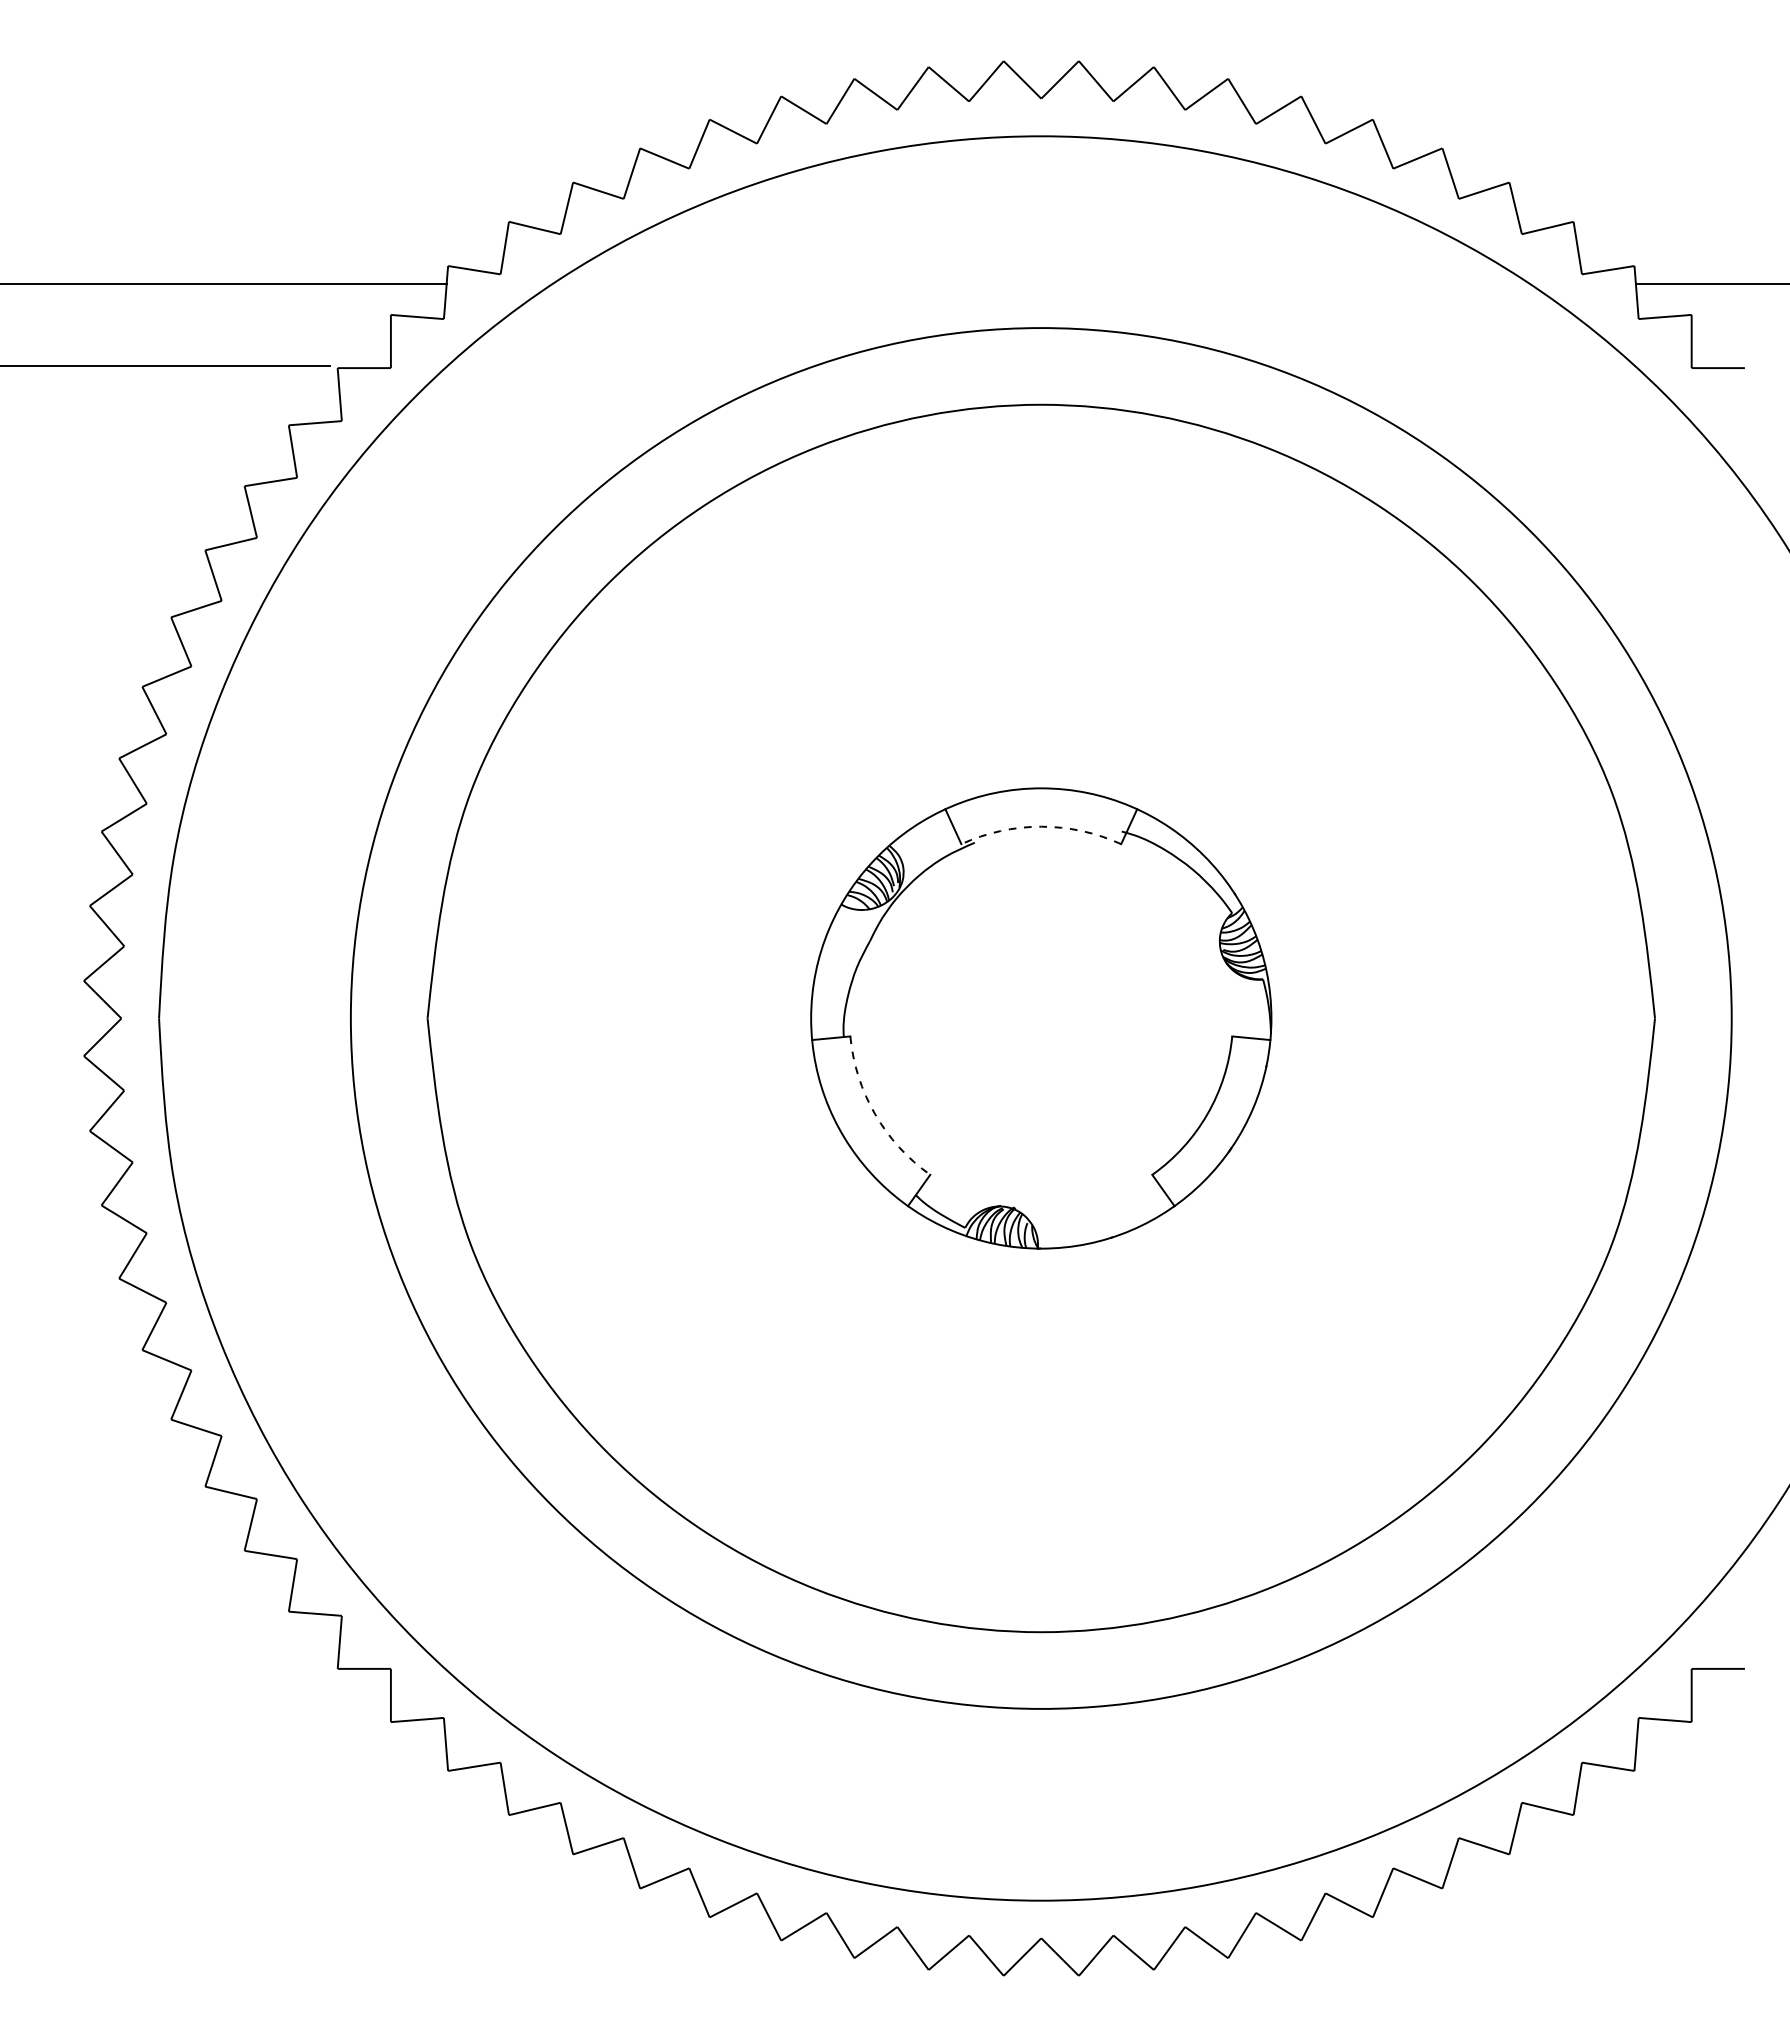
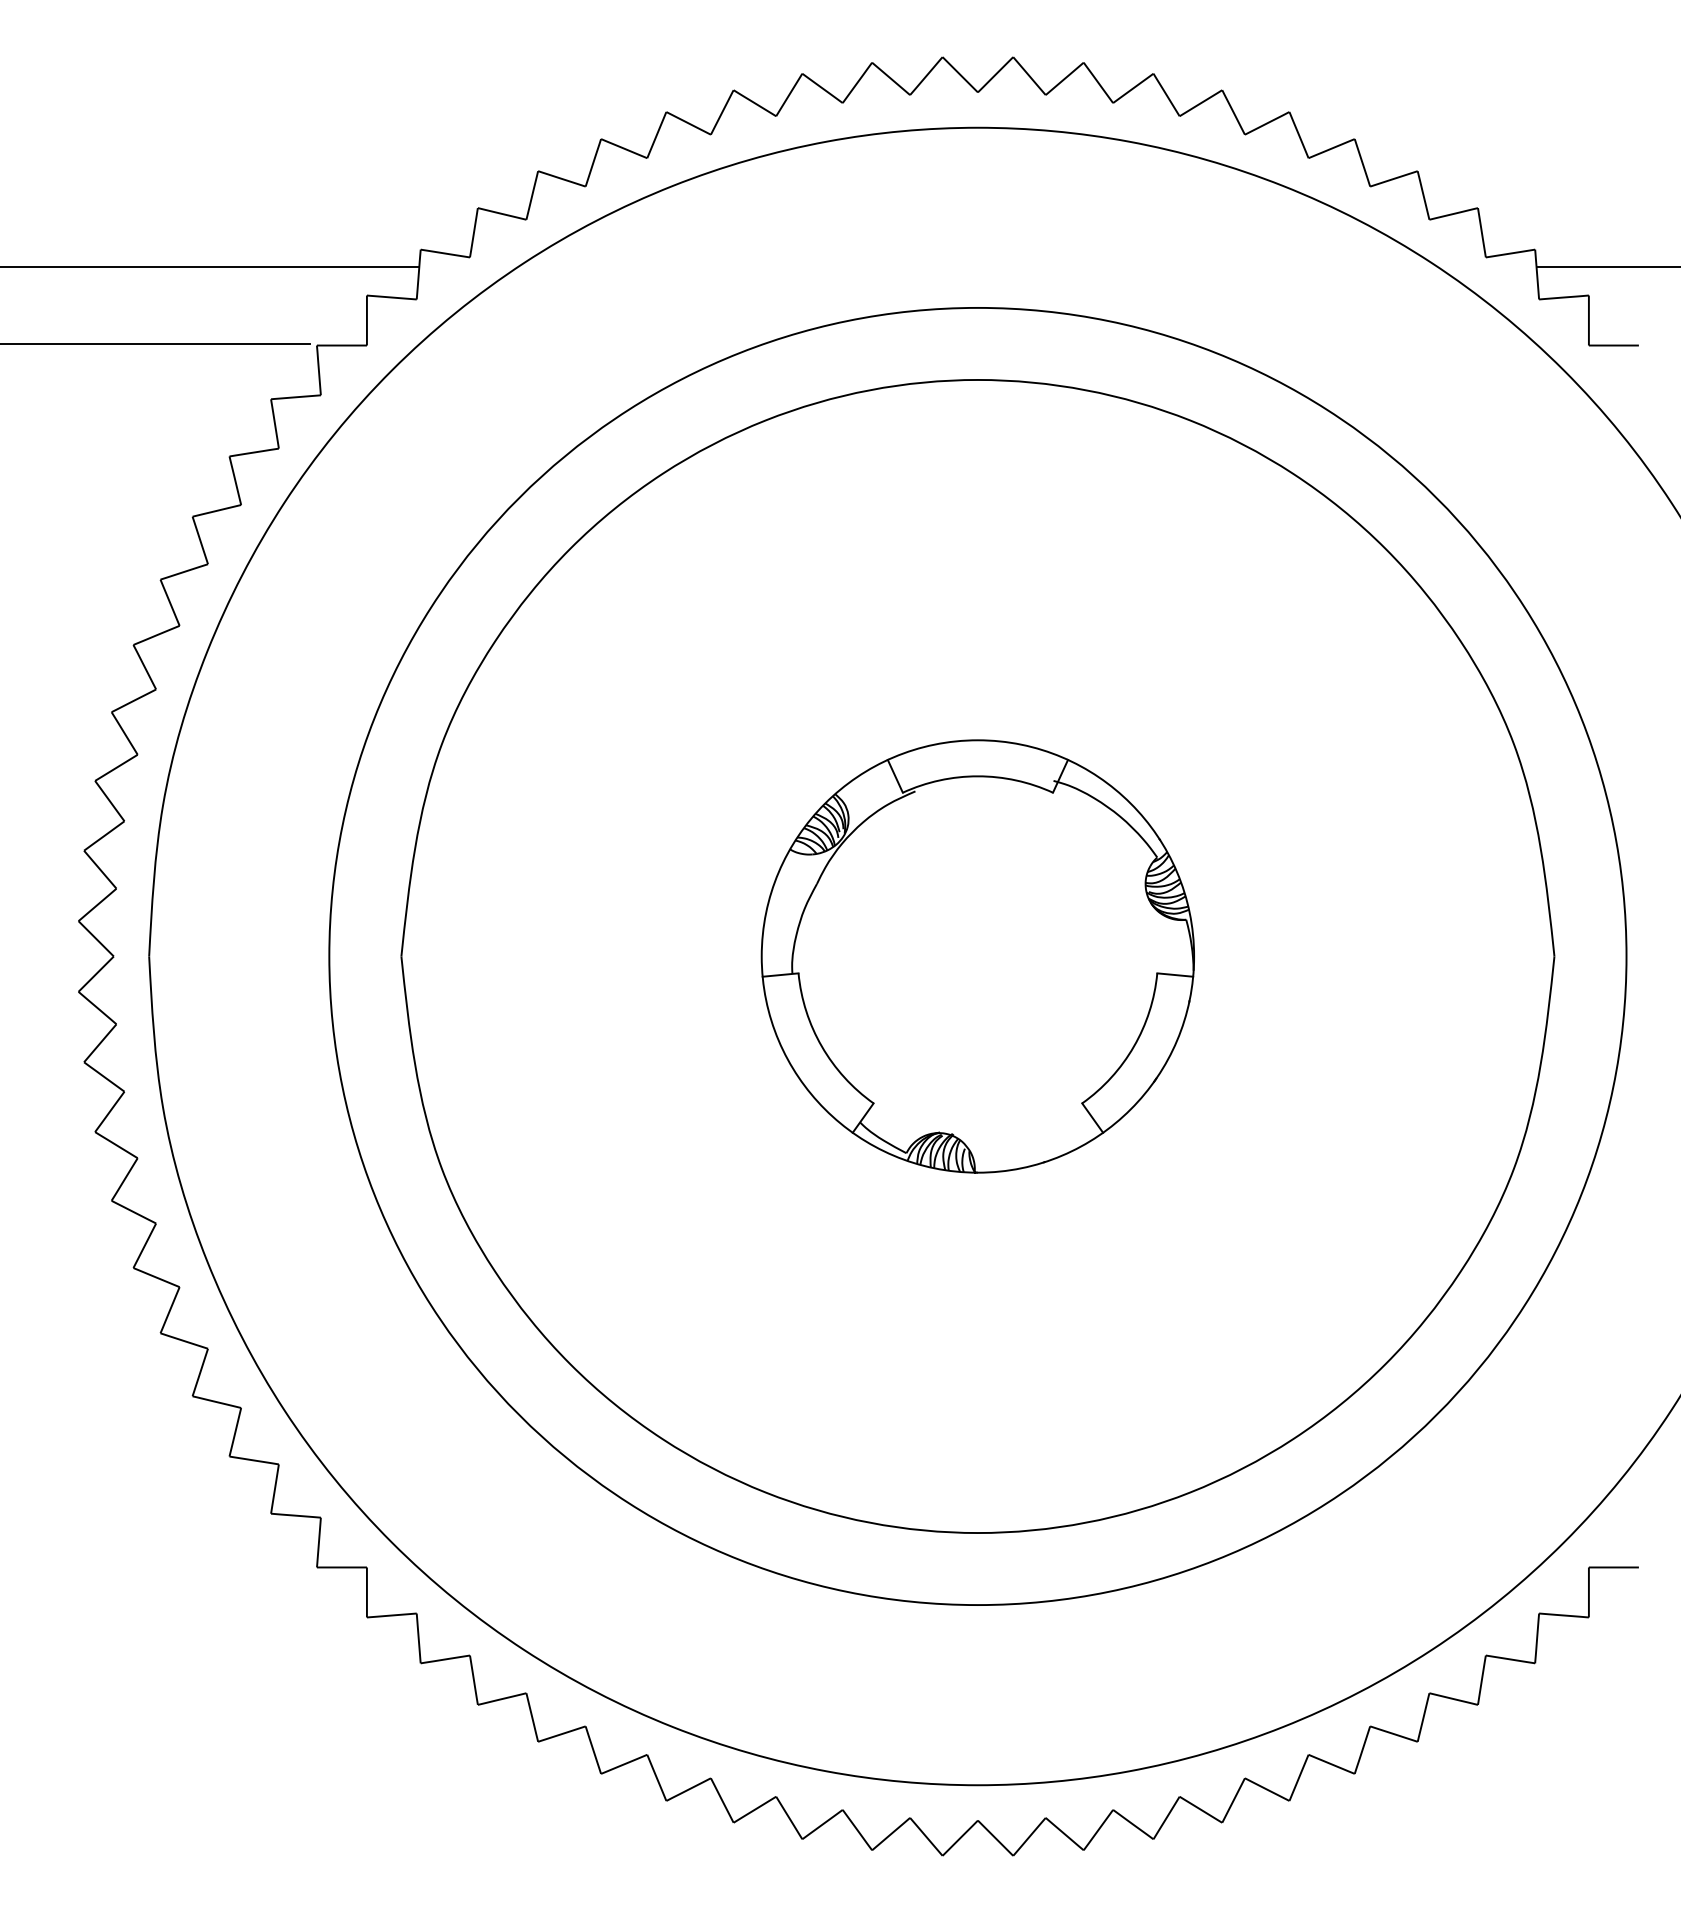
arc: (1041, 826) -> (978, 776), dashed -> solid
arc: (875, 1114) -> (822, 1046), dashed -> solid

